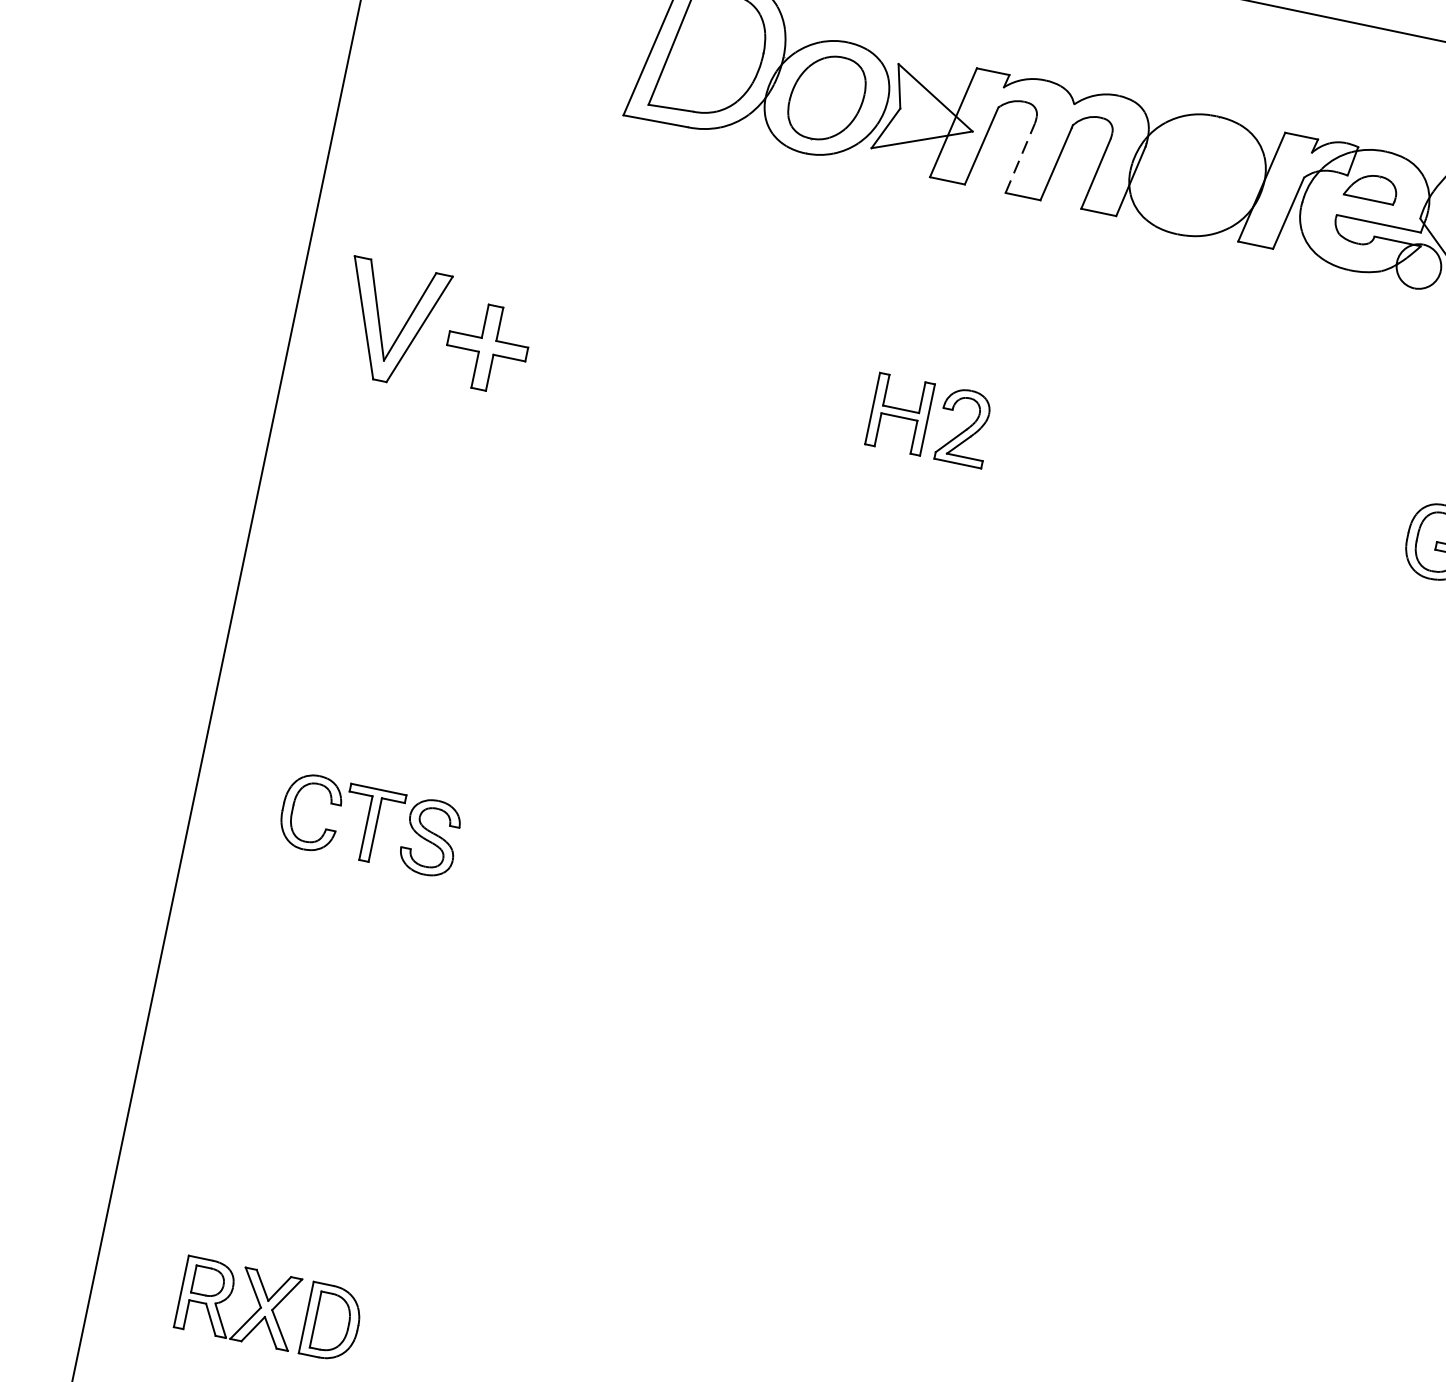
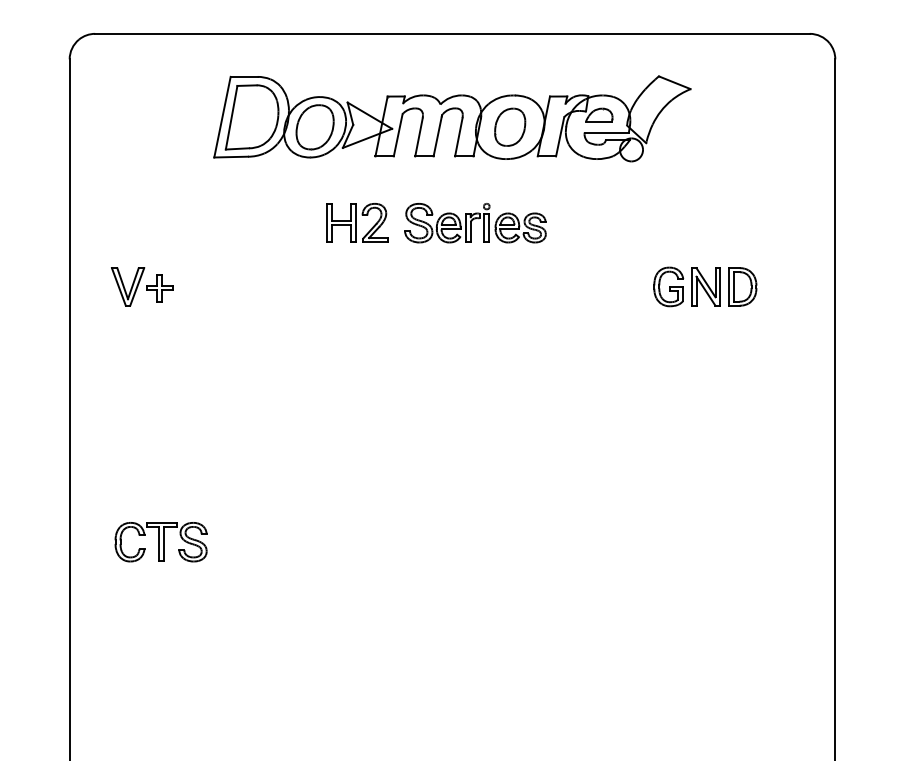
line: (1021, 156) -> (419, 136), dashed -> solid
part: (1198, 173) -> (510, 126), added
part: (435, 331) -> (142, 286), size x0.62
part: (1093, 344) -> (475, 223), added
part: (931, 419) -> (357, 222), moved

